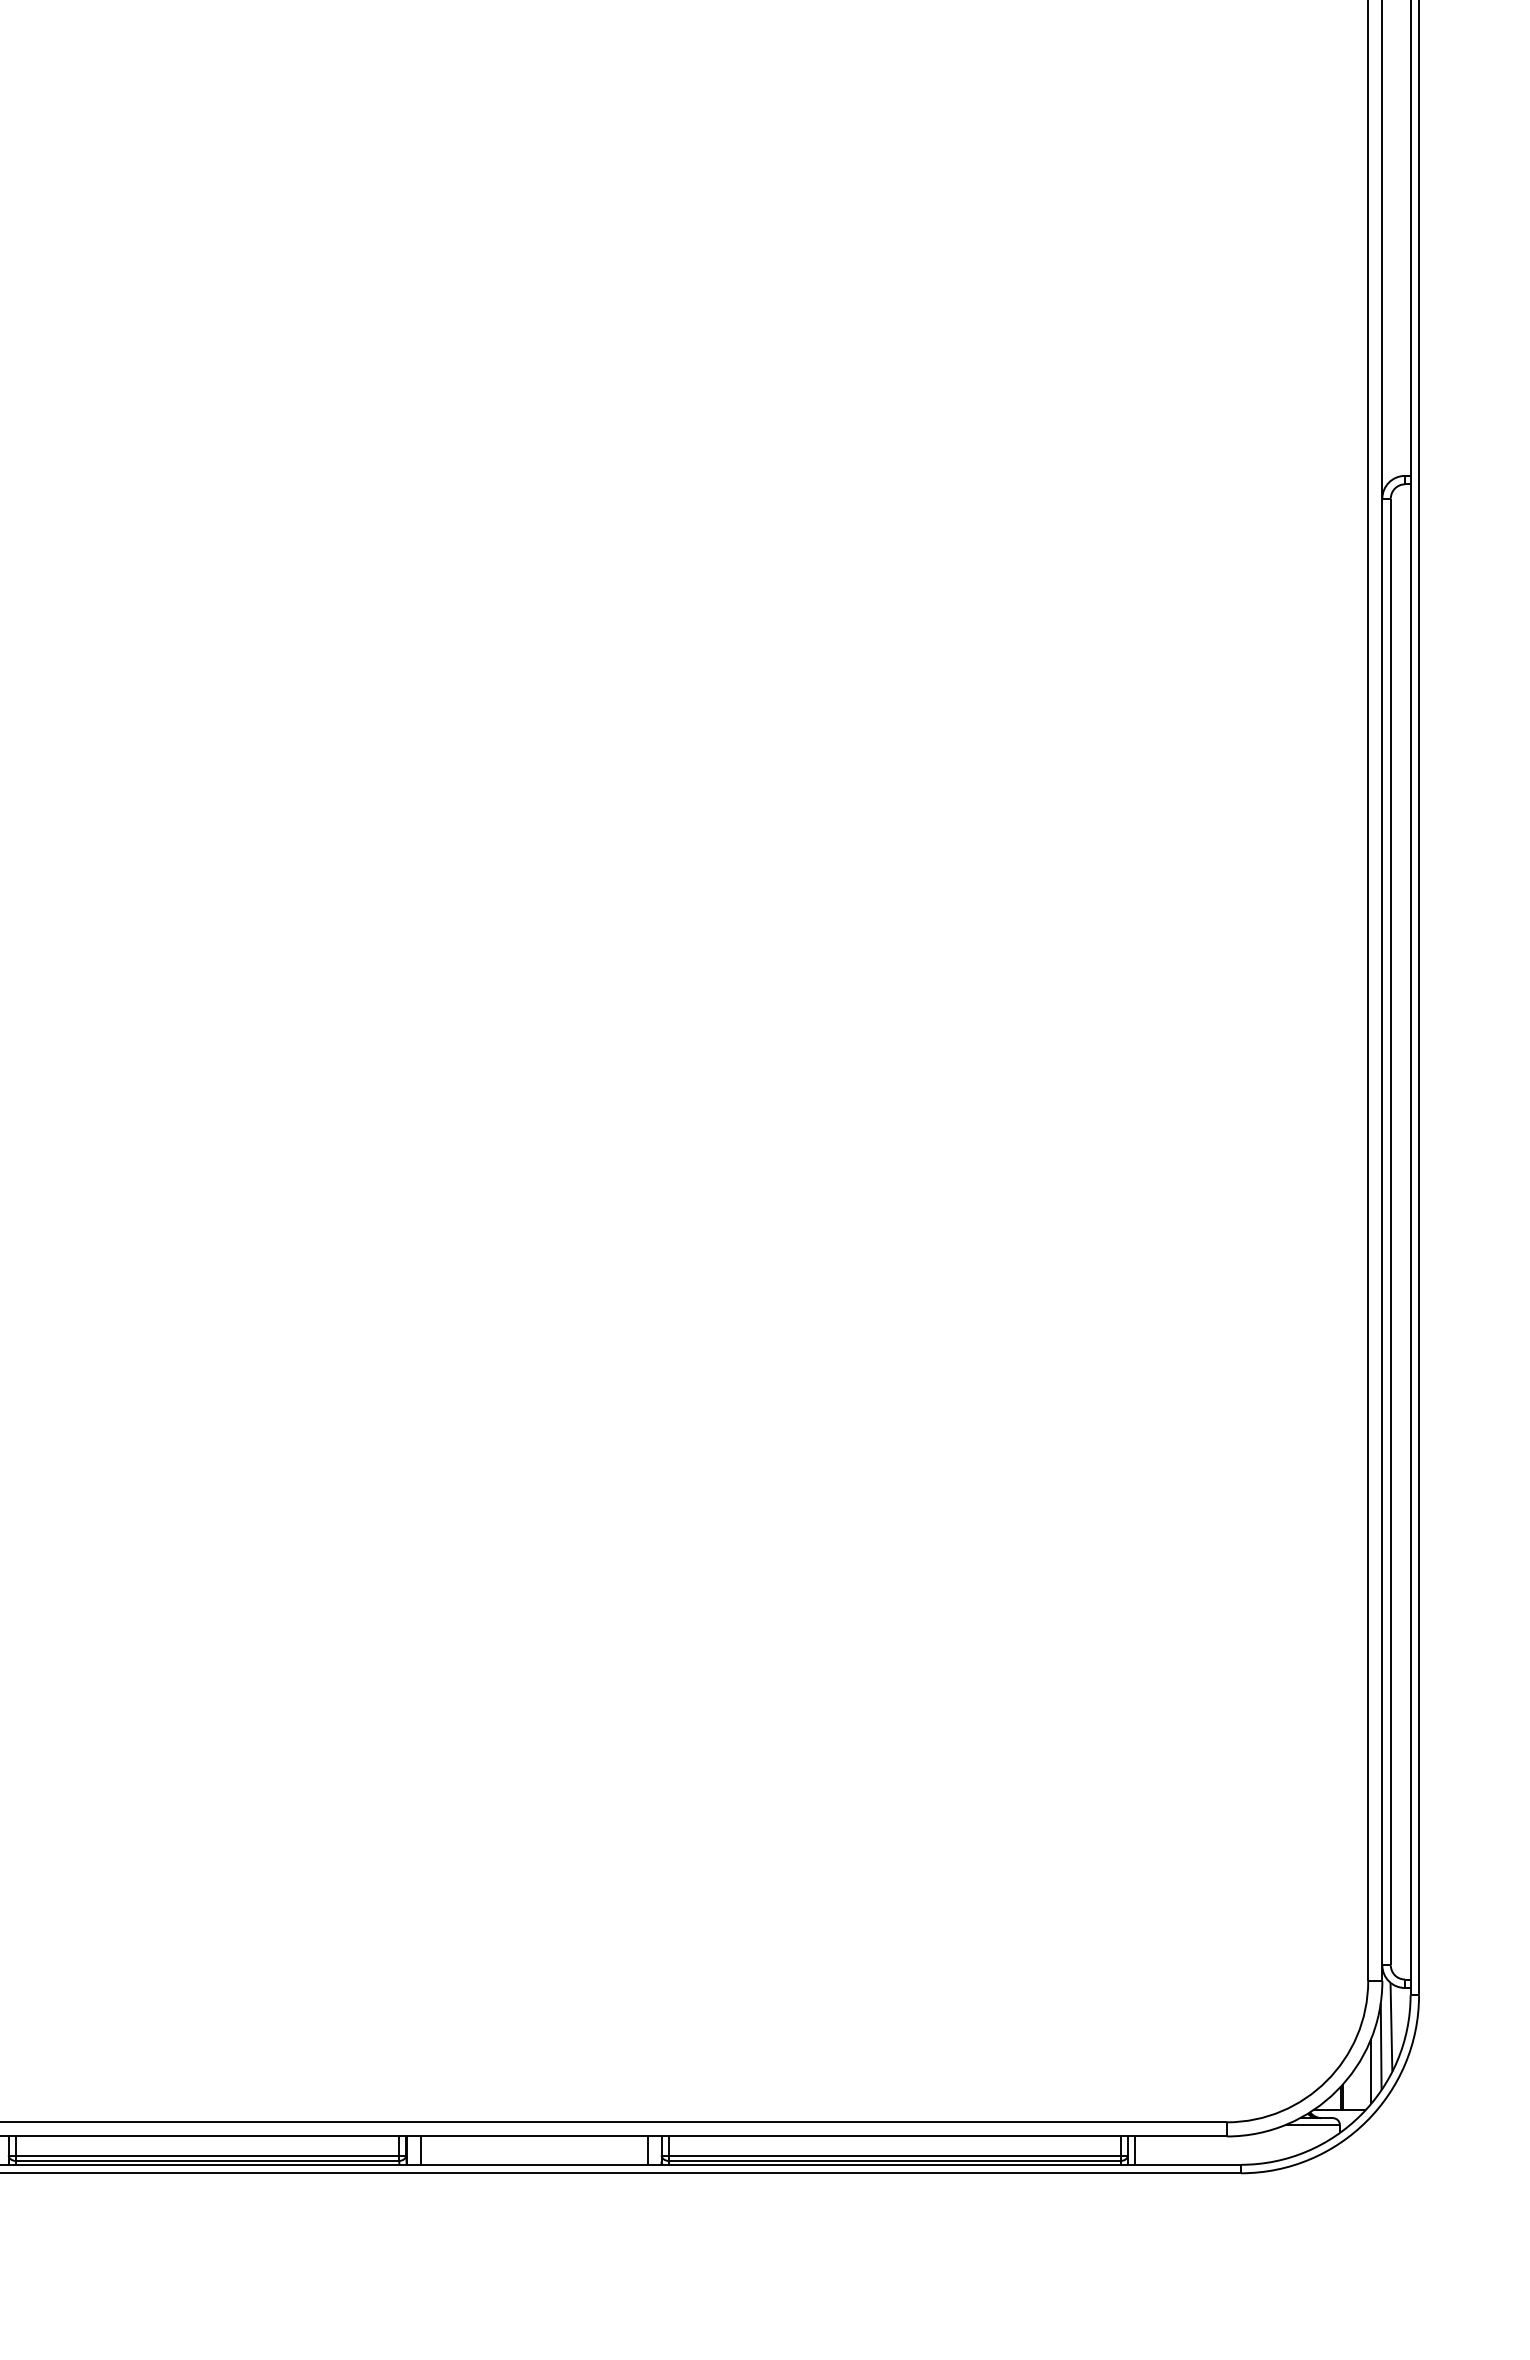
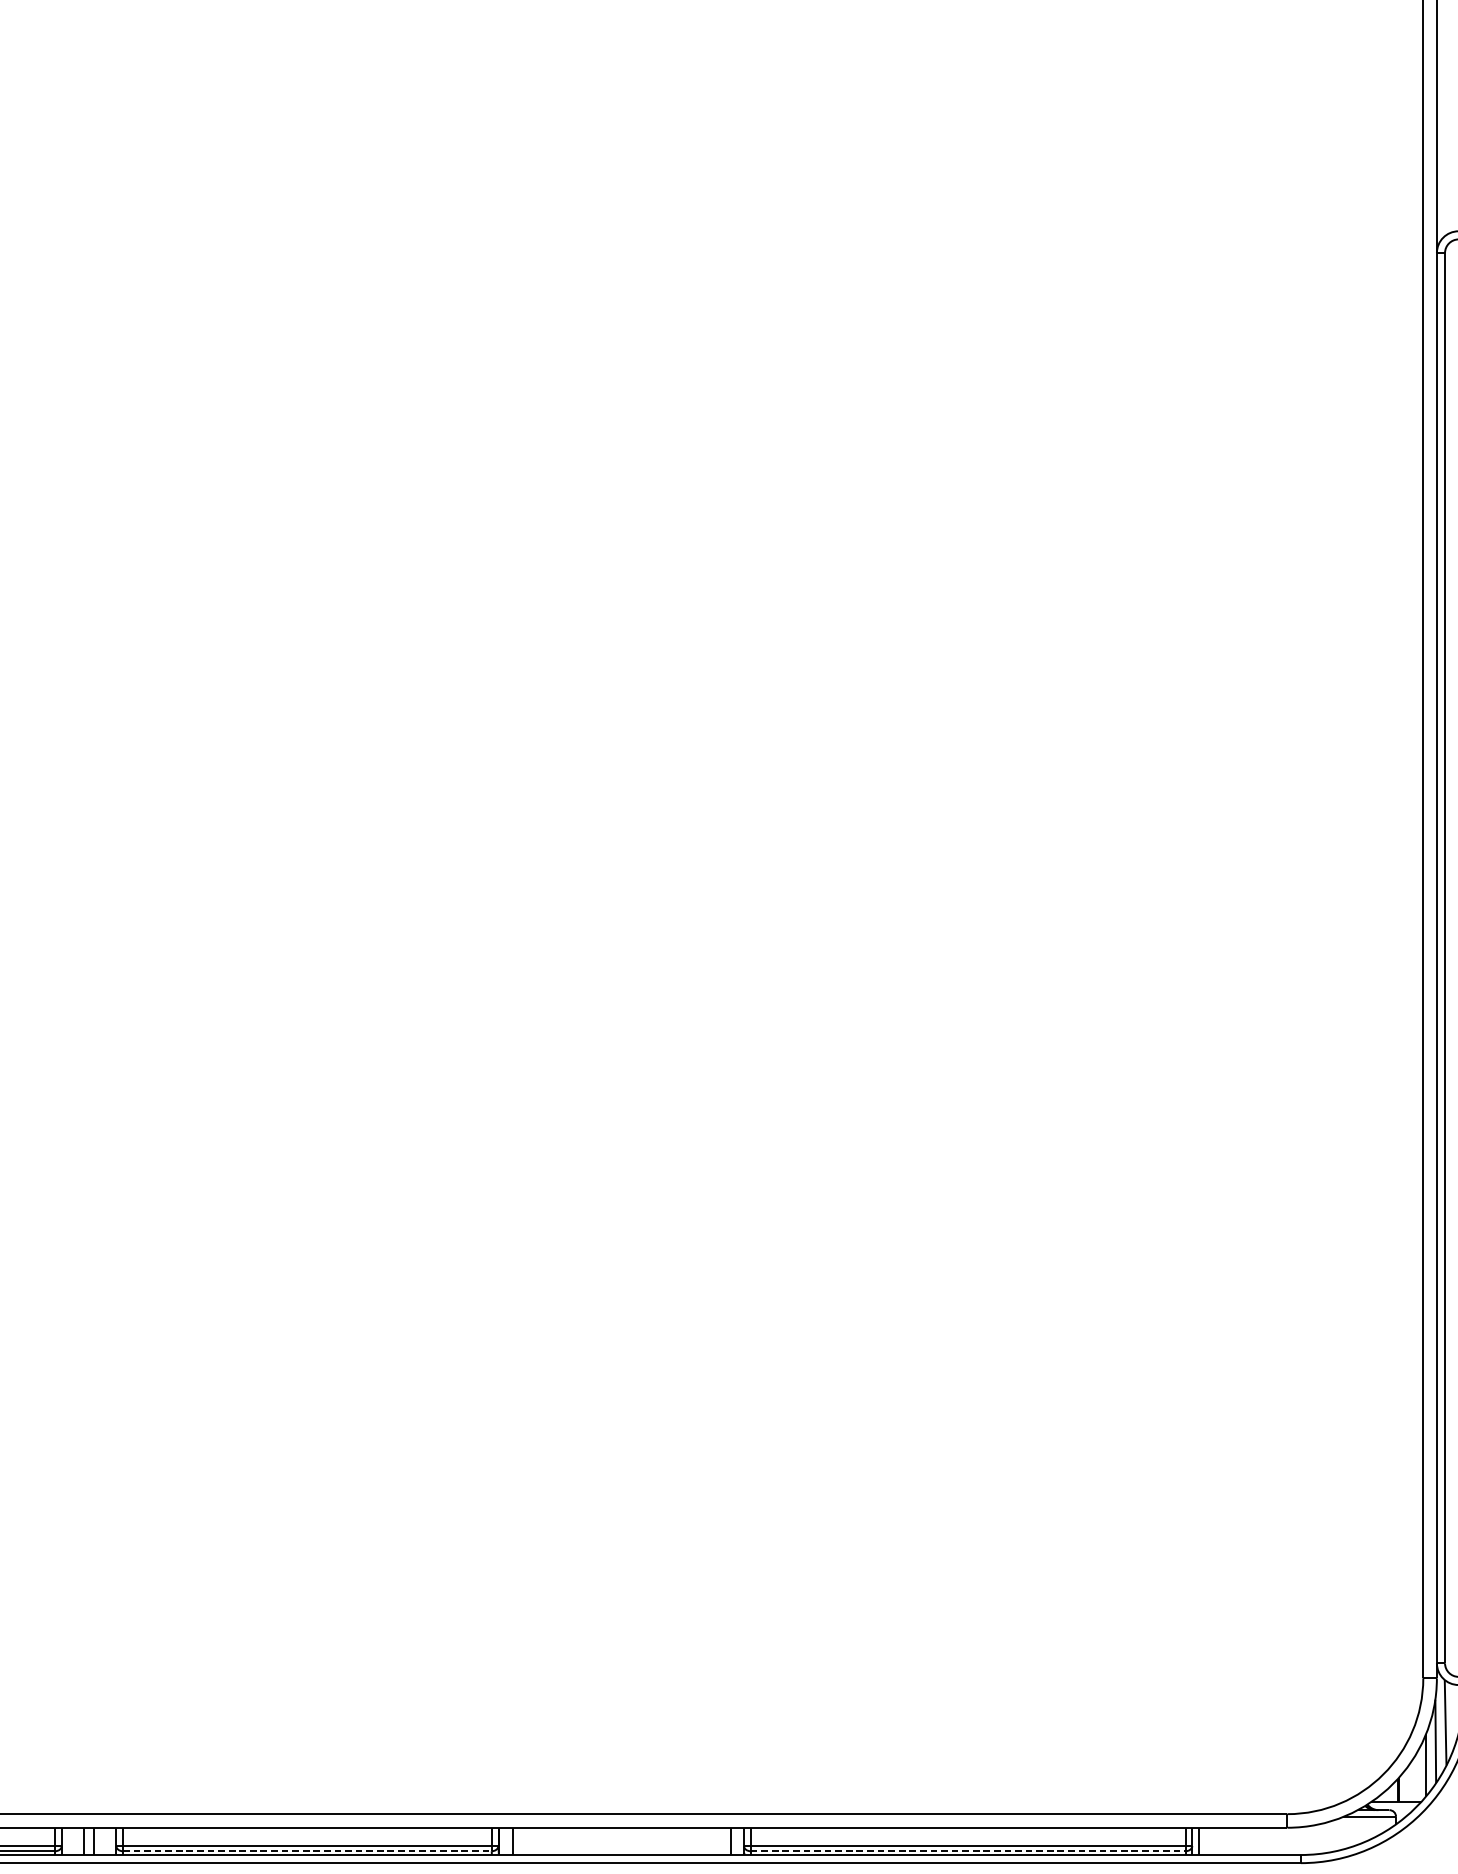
line: (207, 2160) -> (307, 1850), solid -> dashed
line: (895, 2160) -> (968, 1850), solid -> dashed

